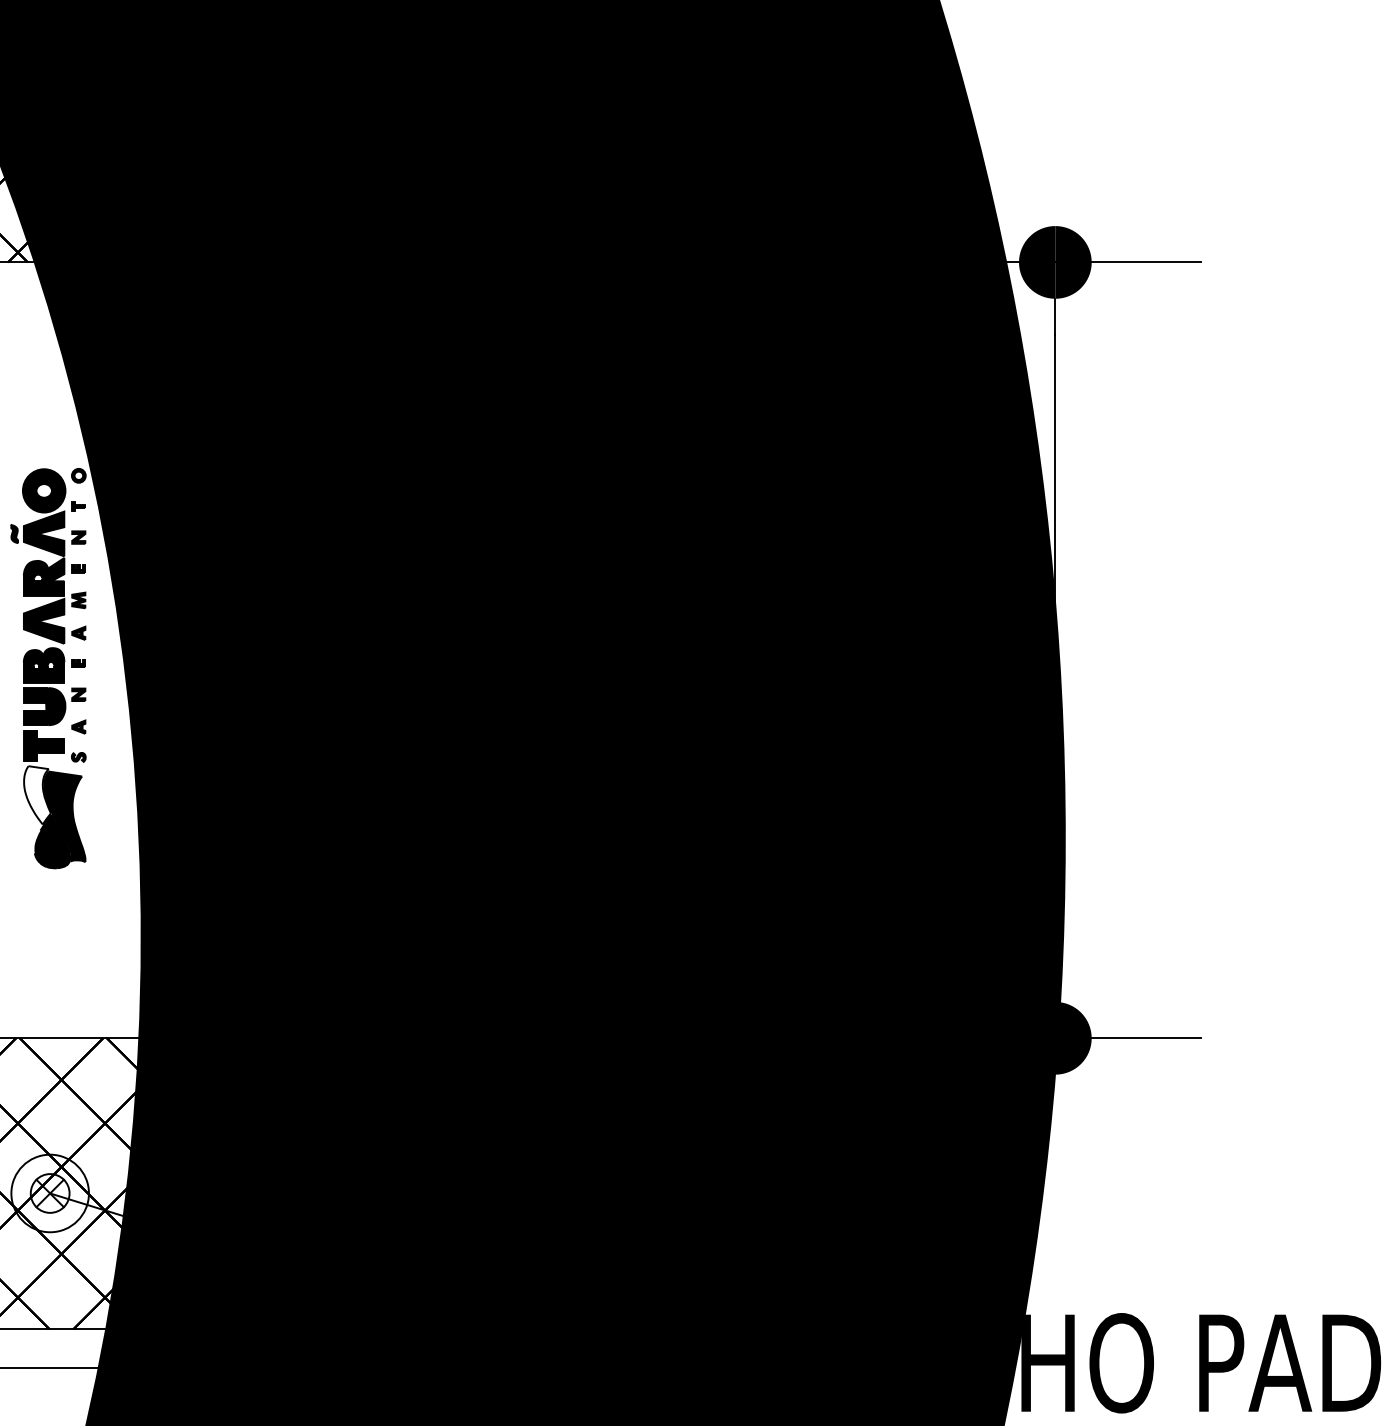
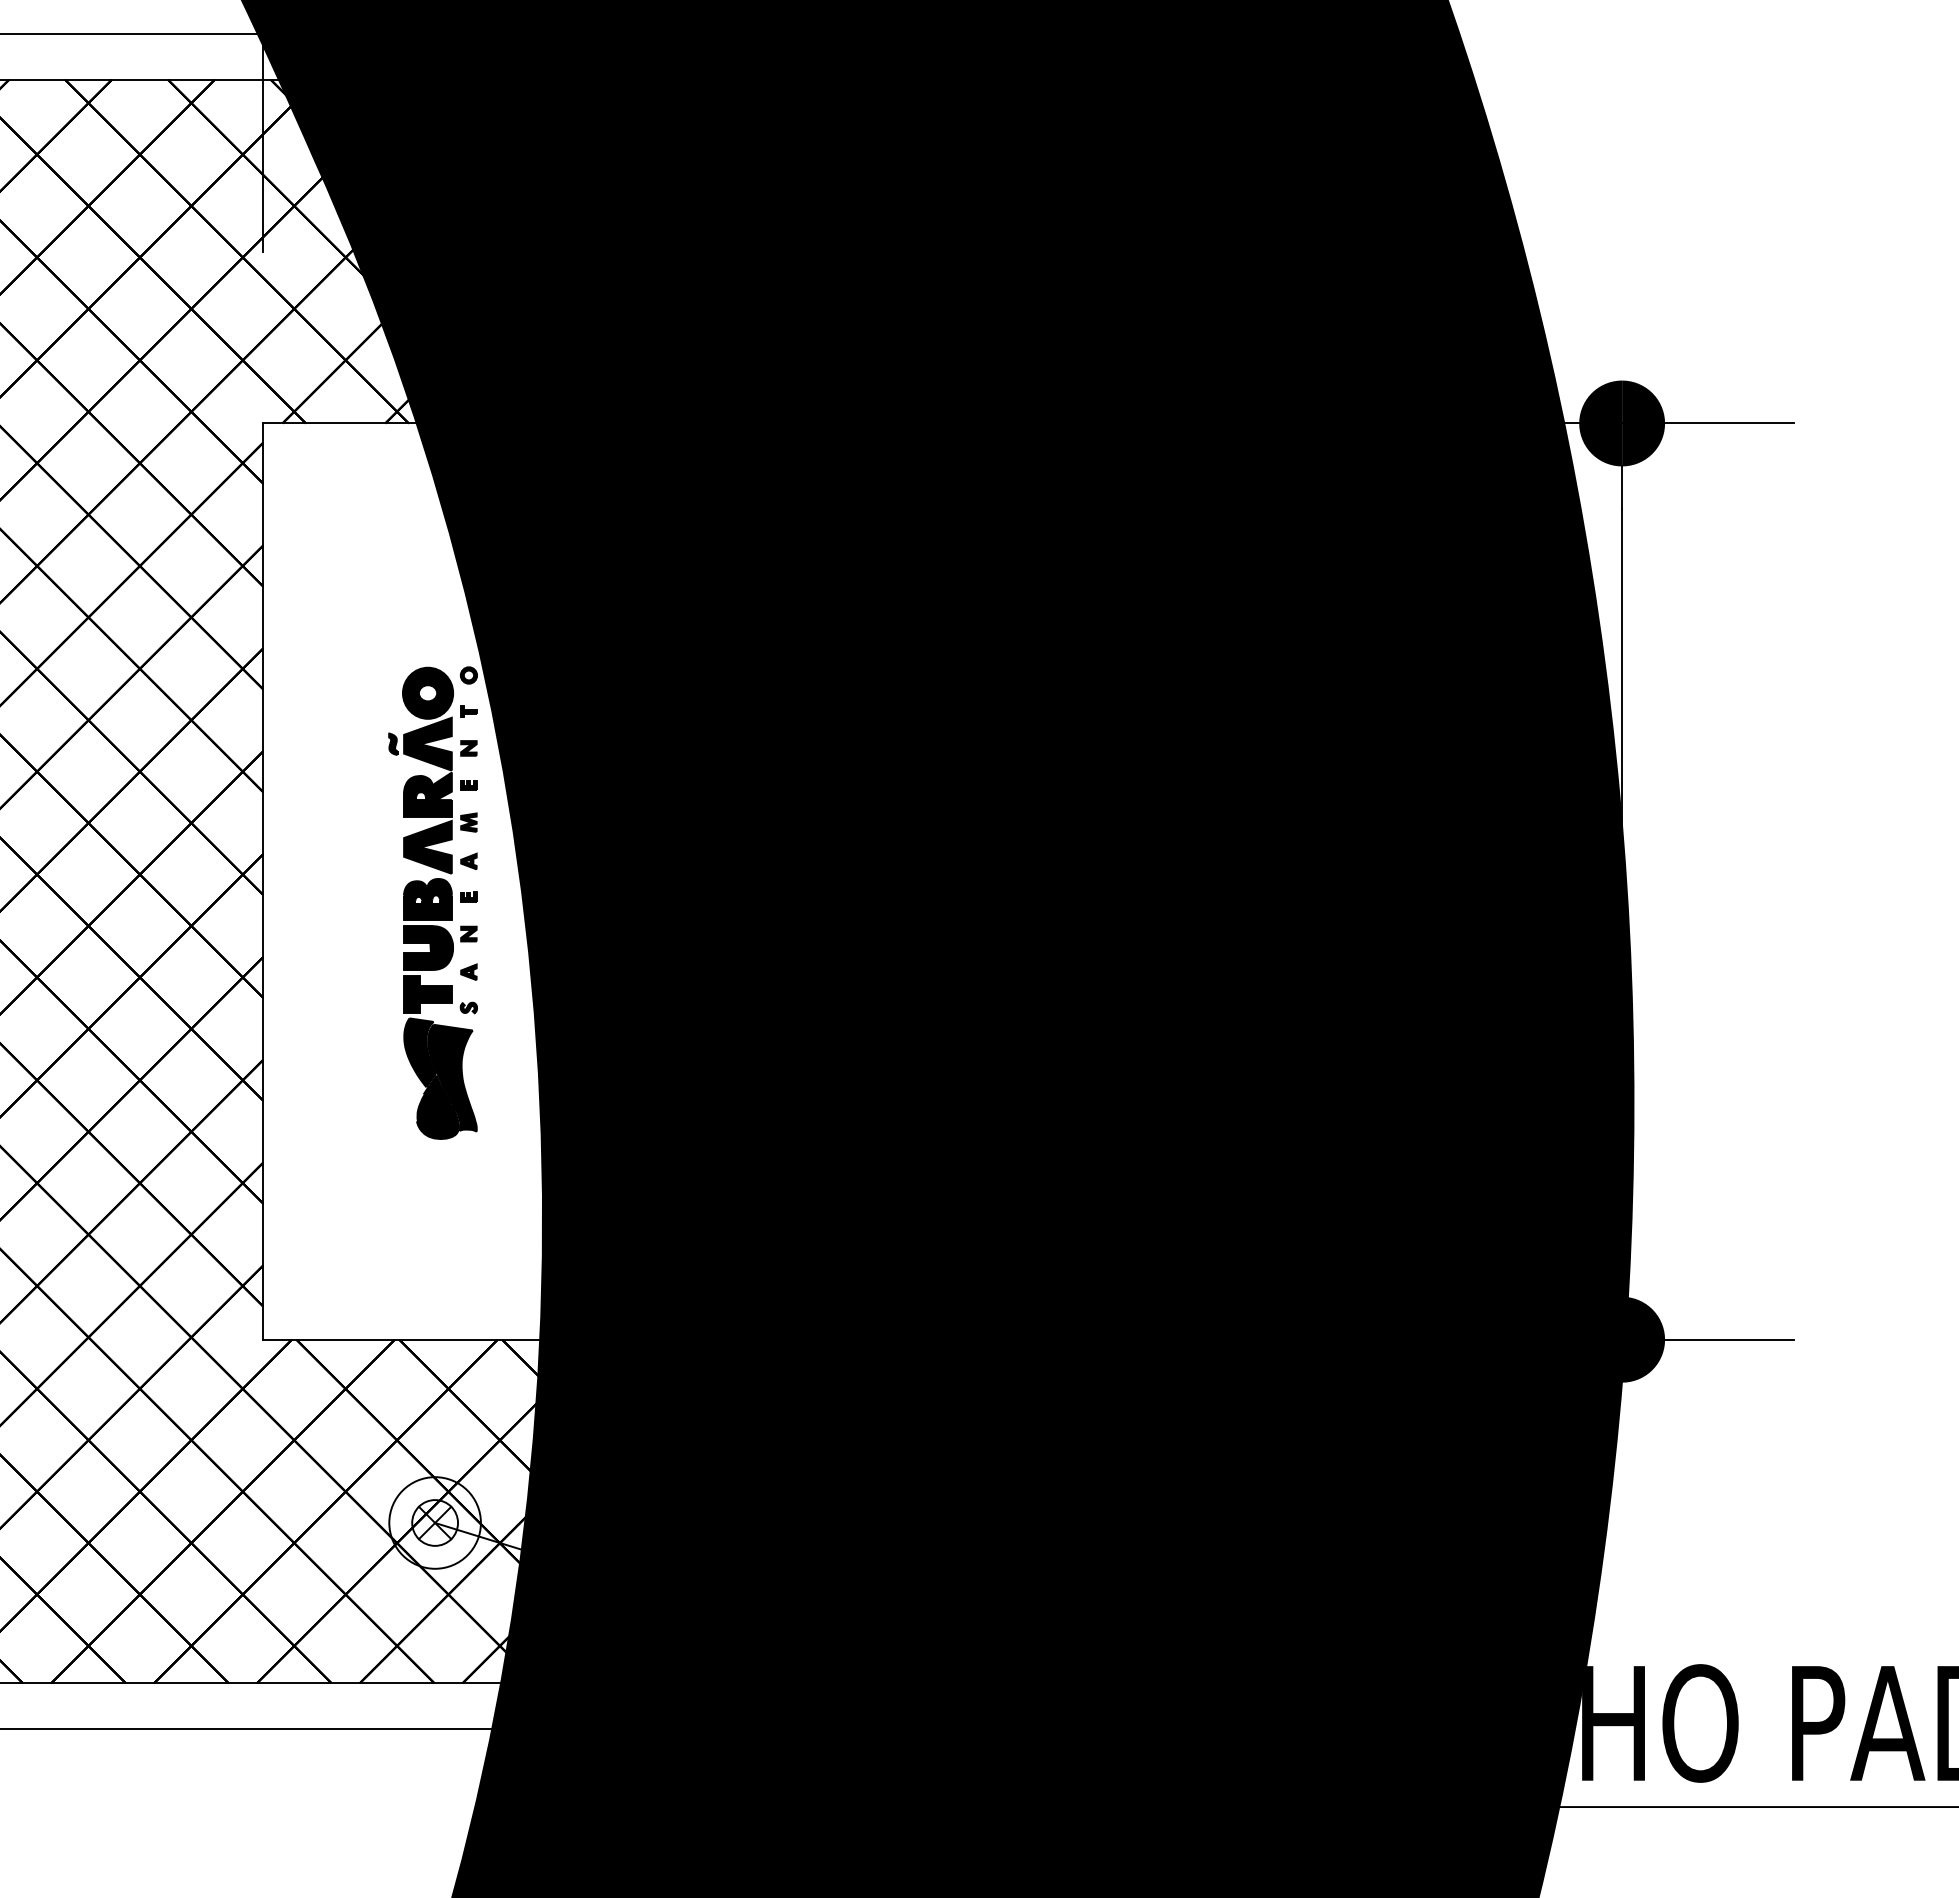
fill: (36, 795) -> (419, 1052), added

